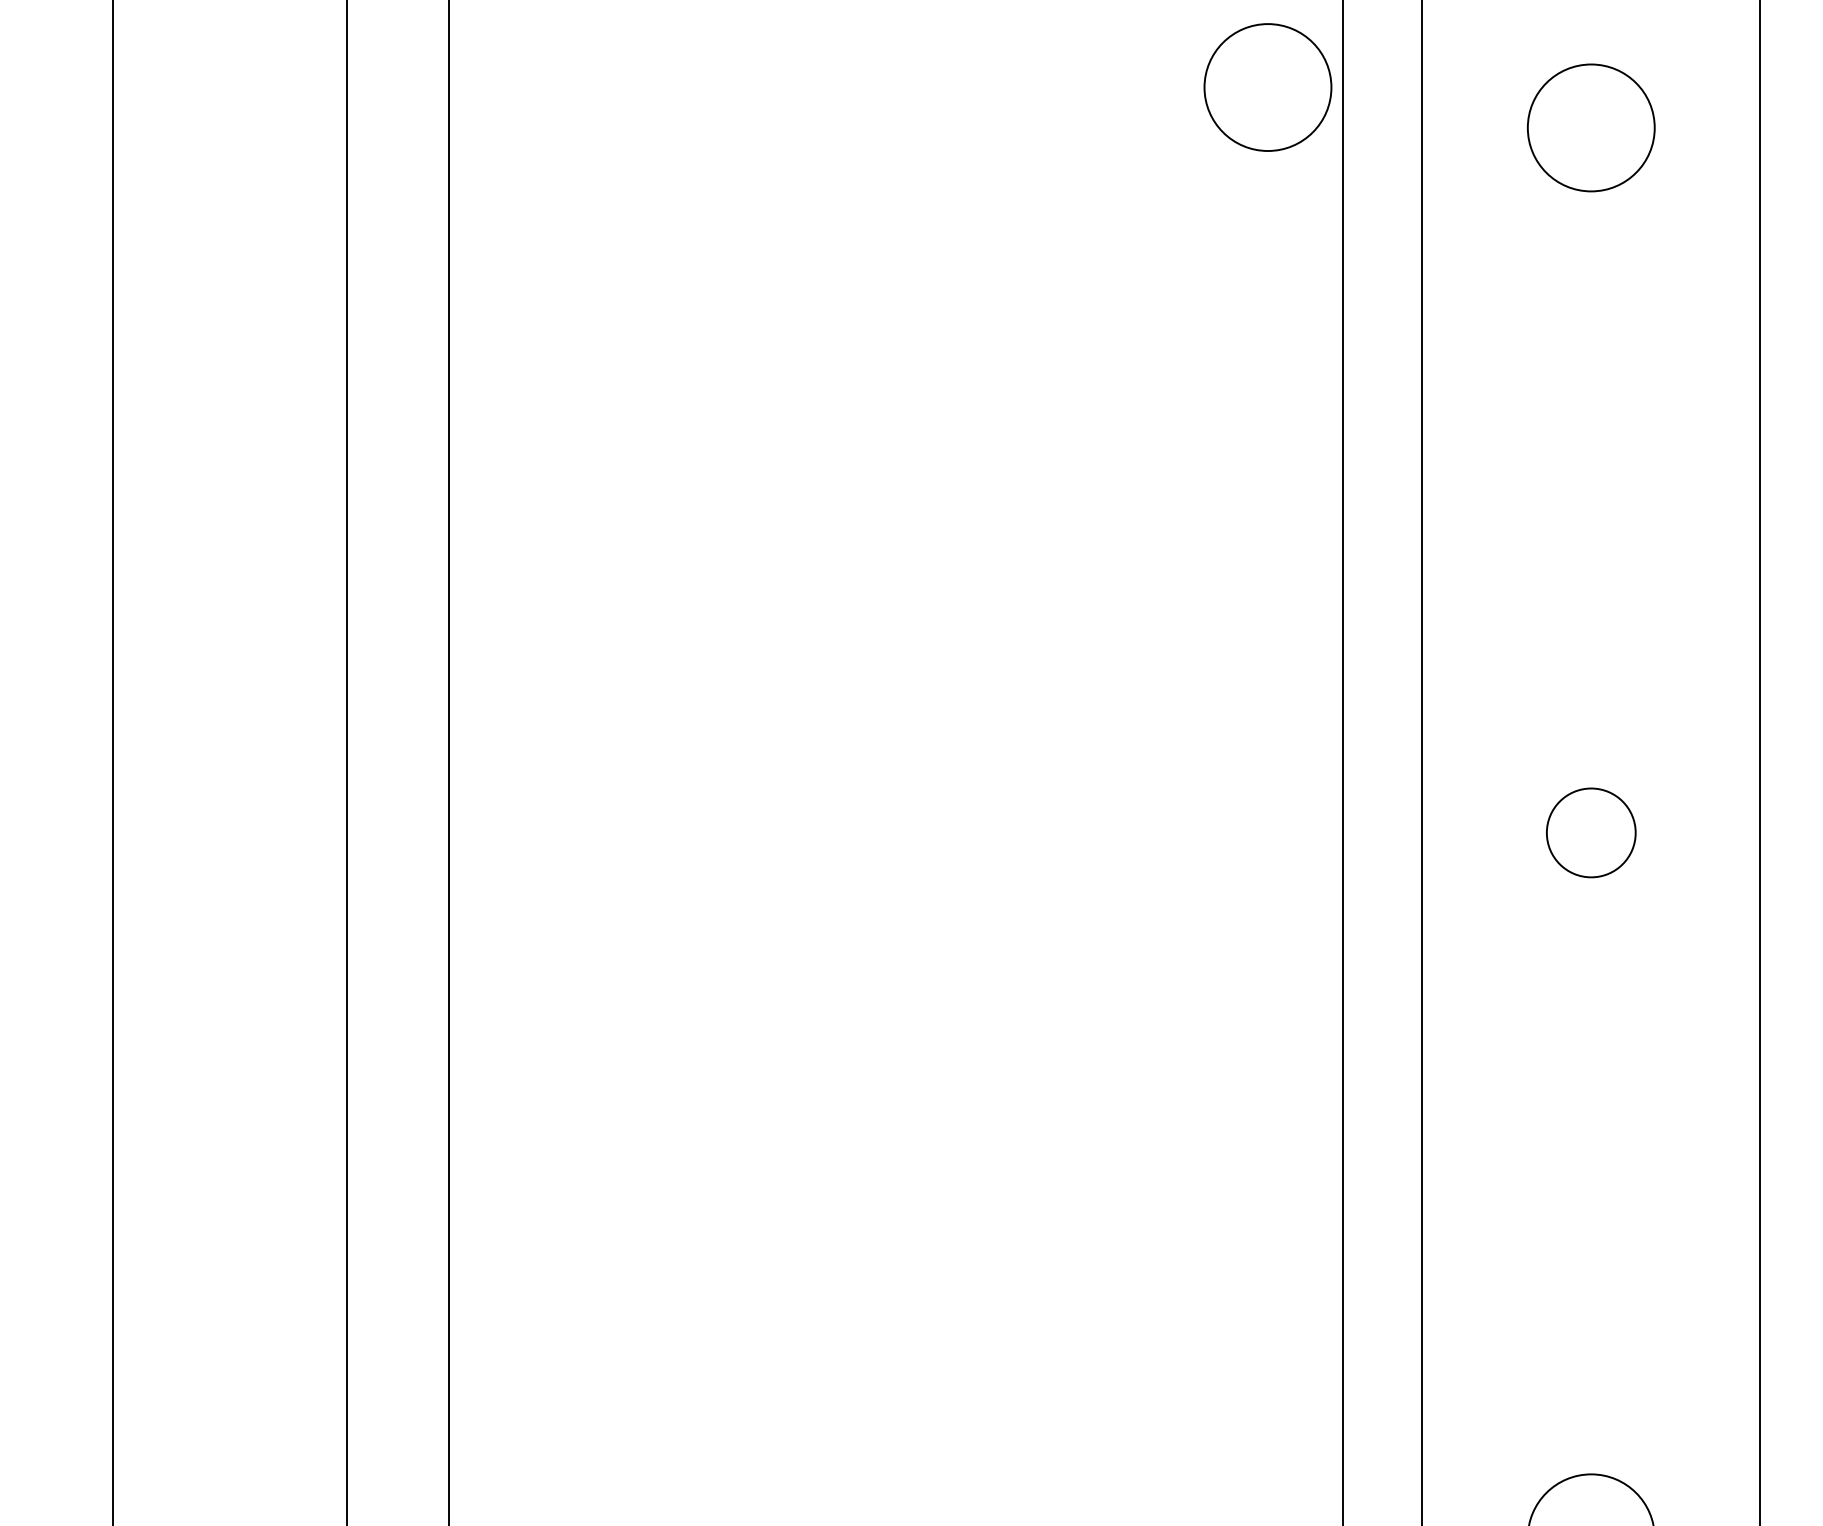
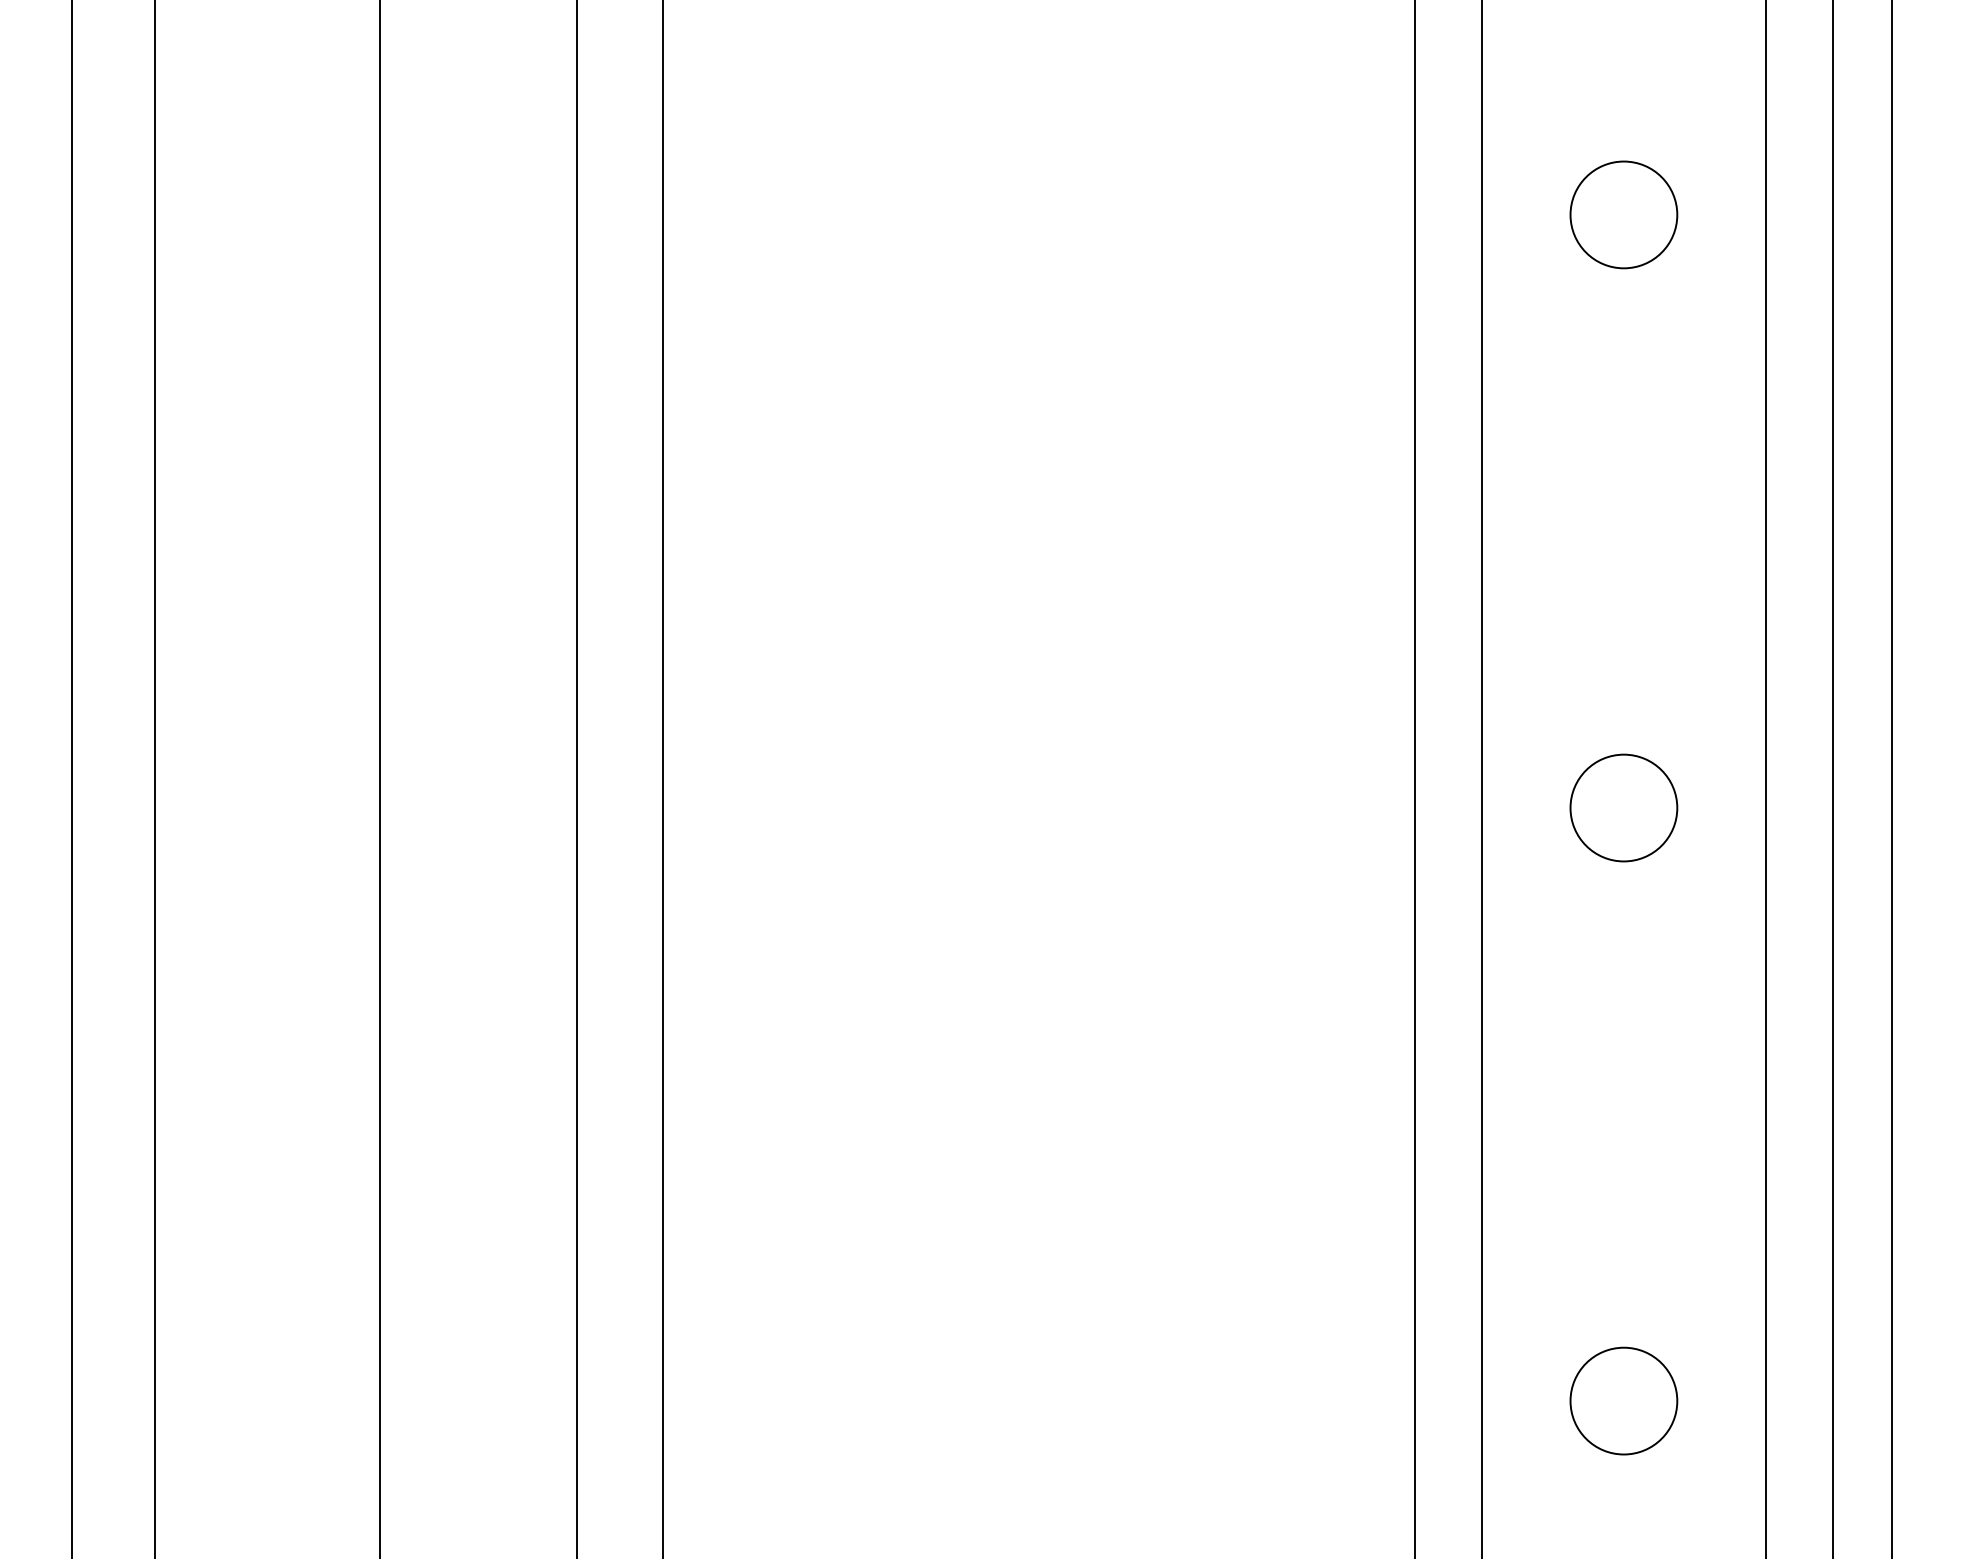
circle: (1267, 87) -> (1351, 180), removed
circle: (1590, 832) -> (1623, 807), size x1.43

